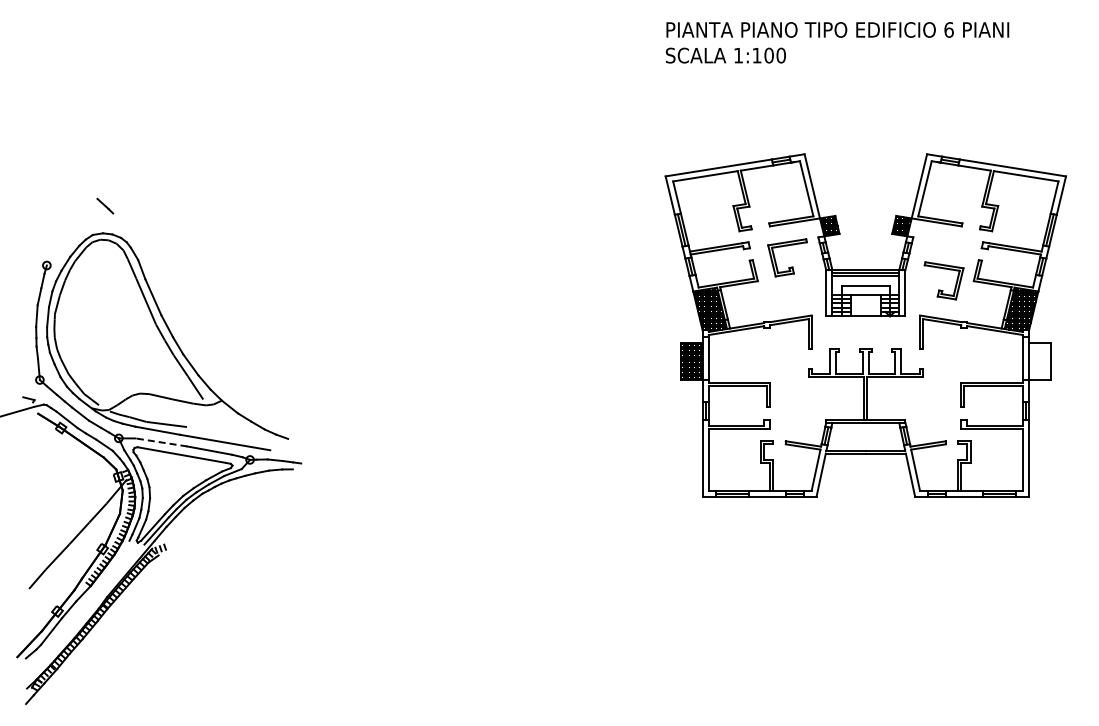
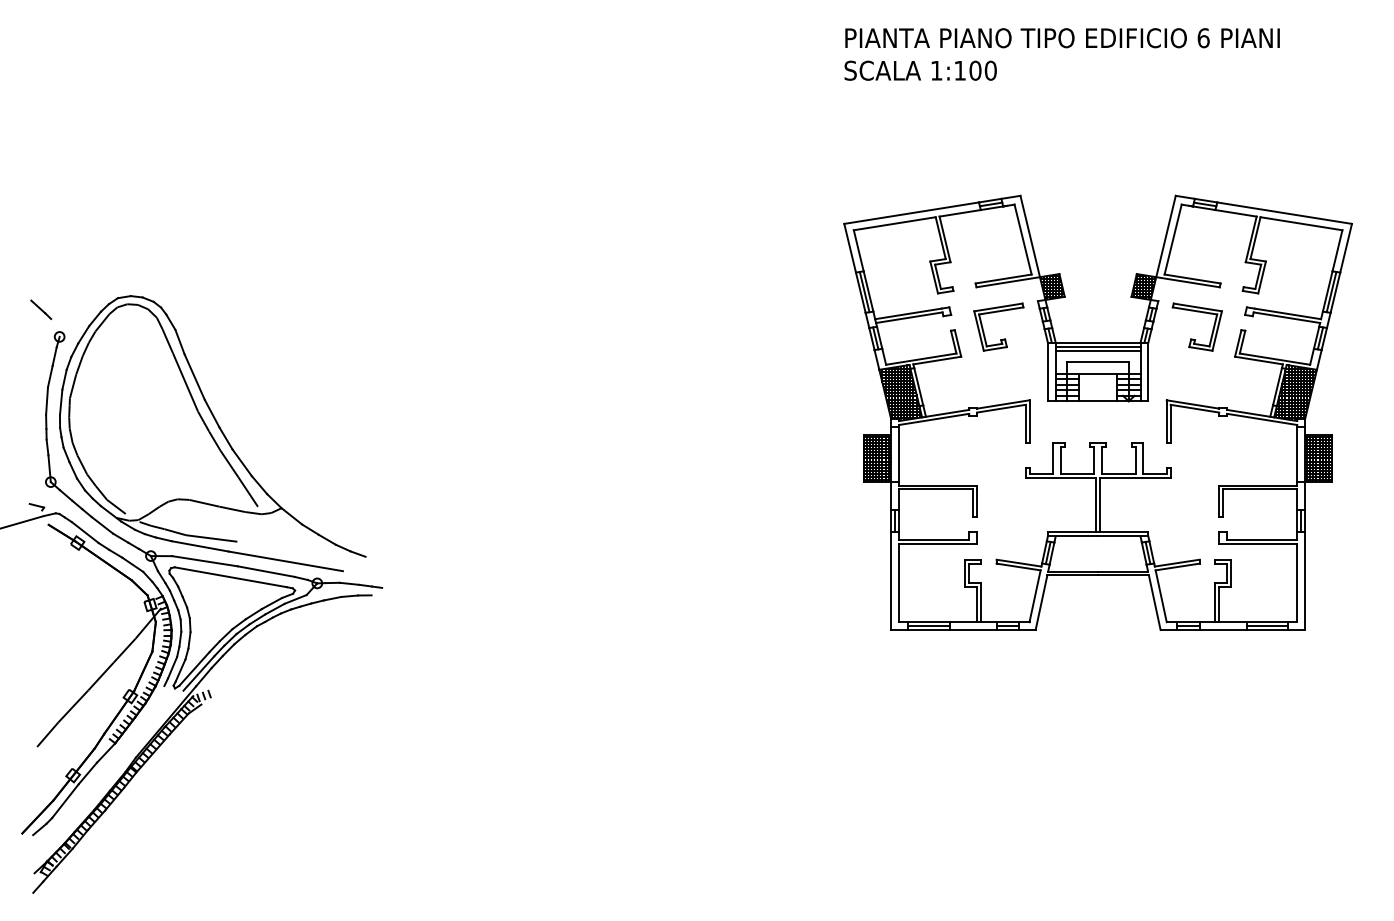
line: (105, 205) -> (41, 308), moved
part: (940, 289) -> (1192, 338), moved
hatch: (1039, 360) -> (1318, 457), added
line: (161, 442) -> (205, 561), dashed -> solid

